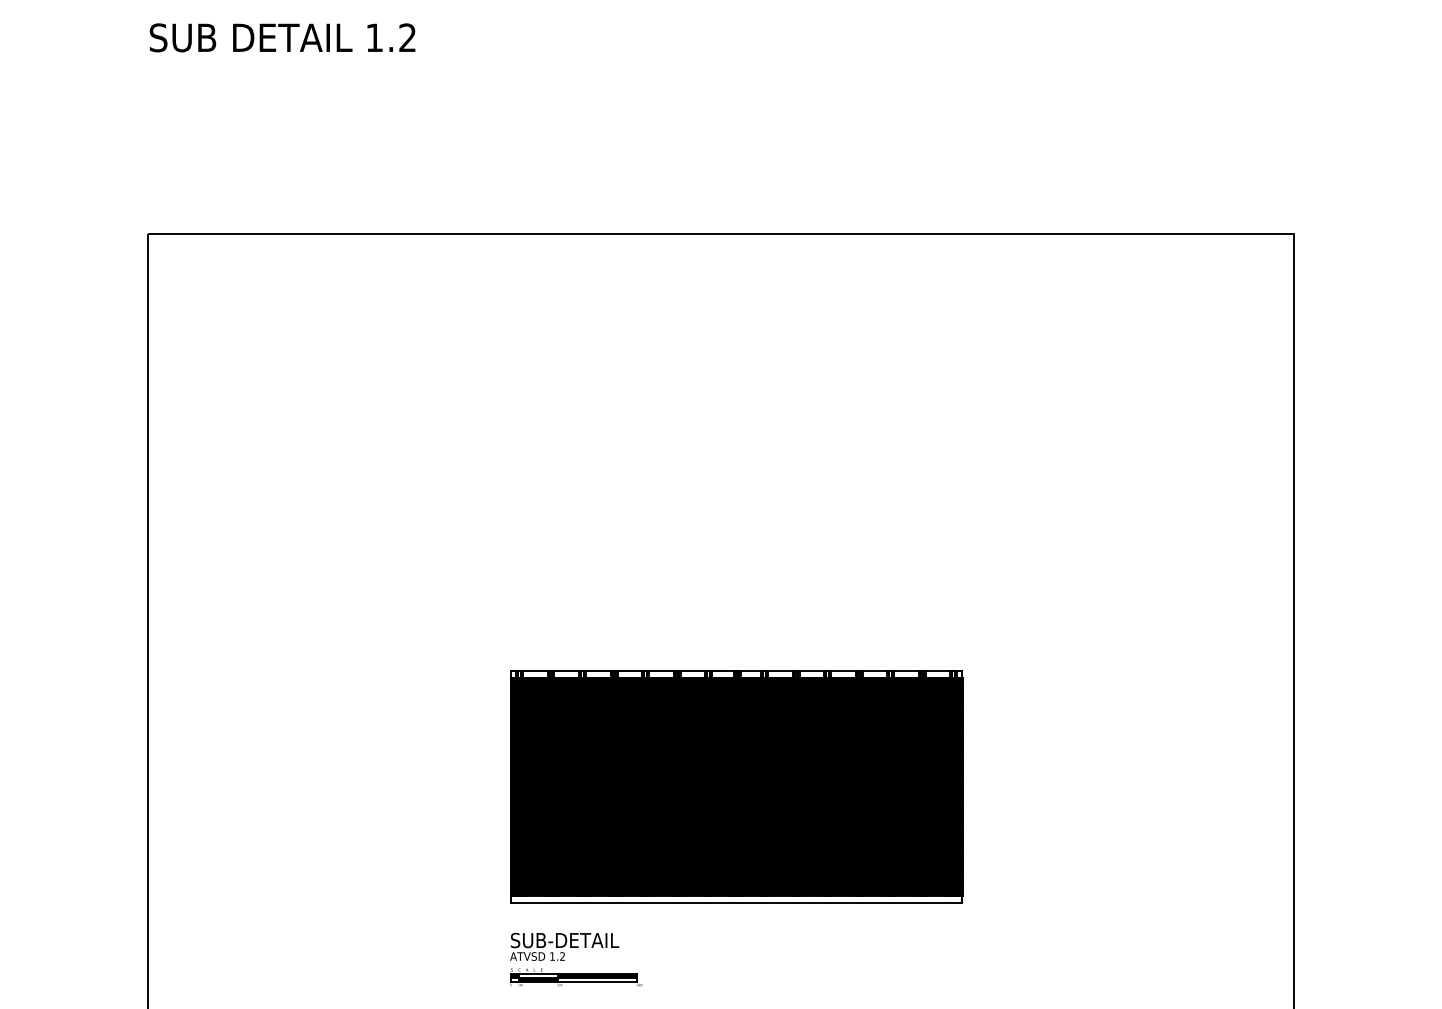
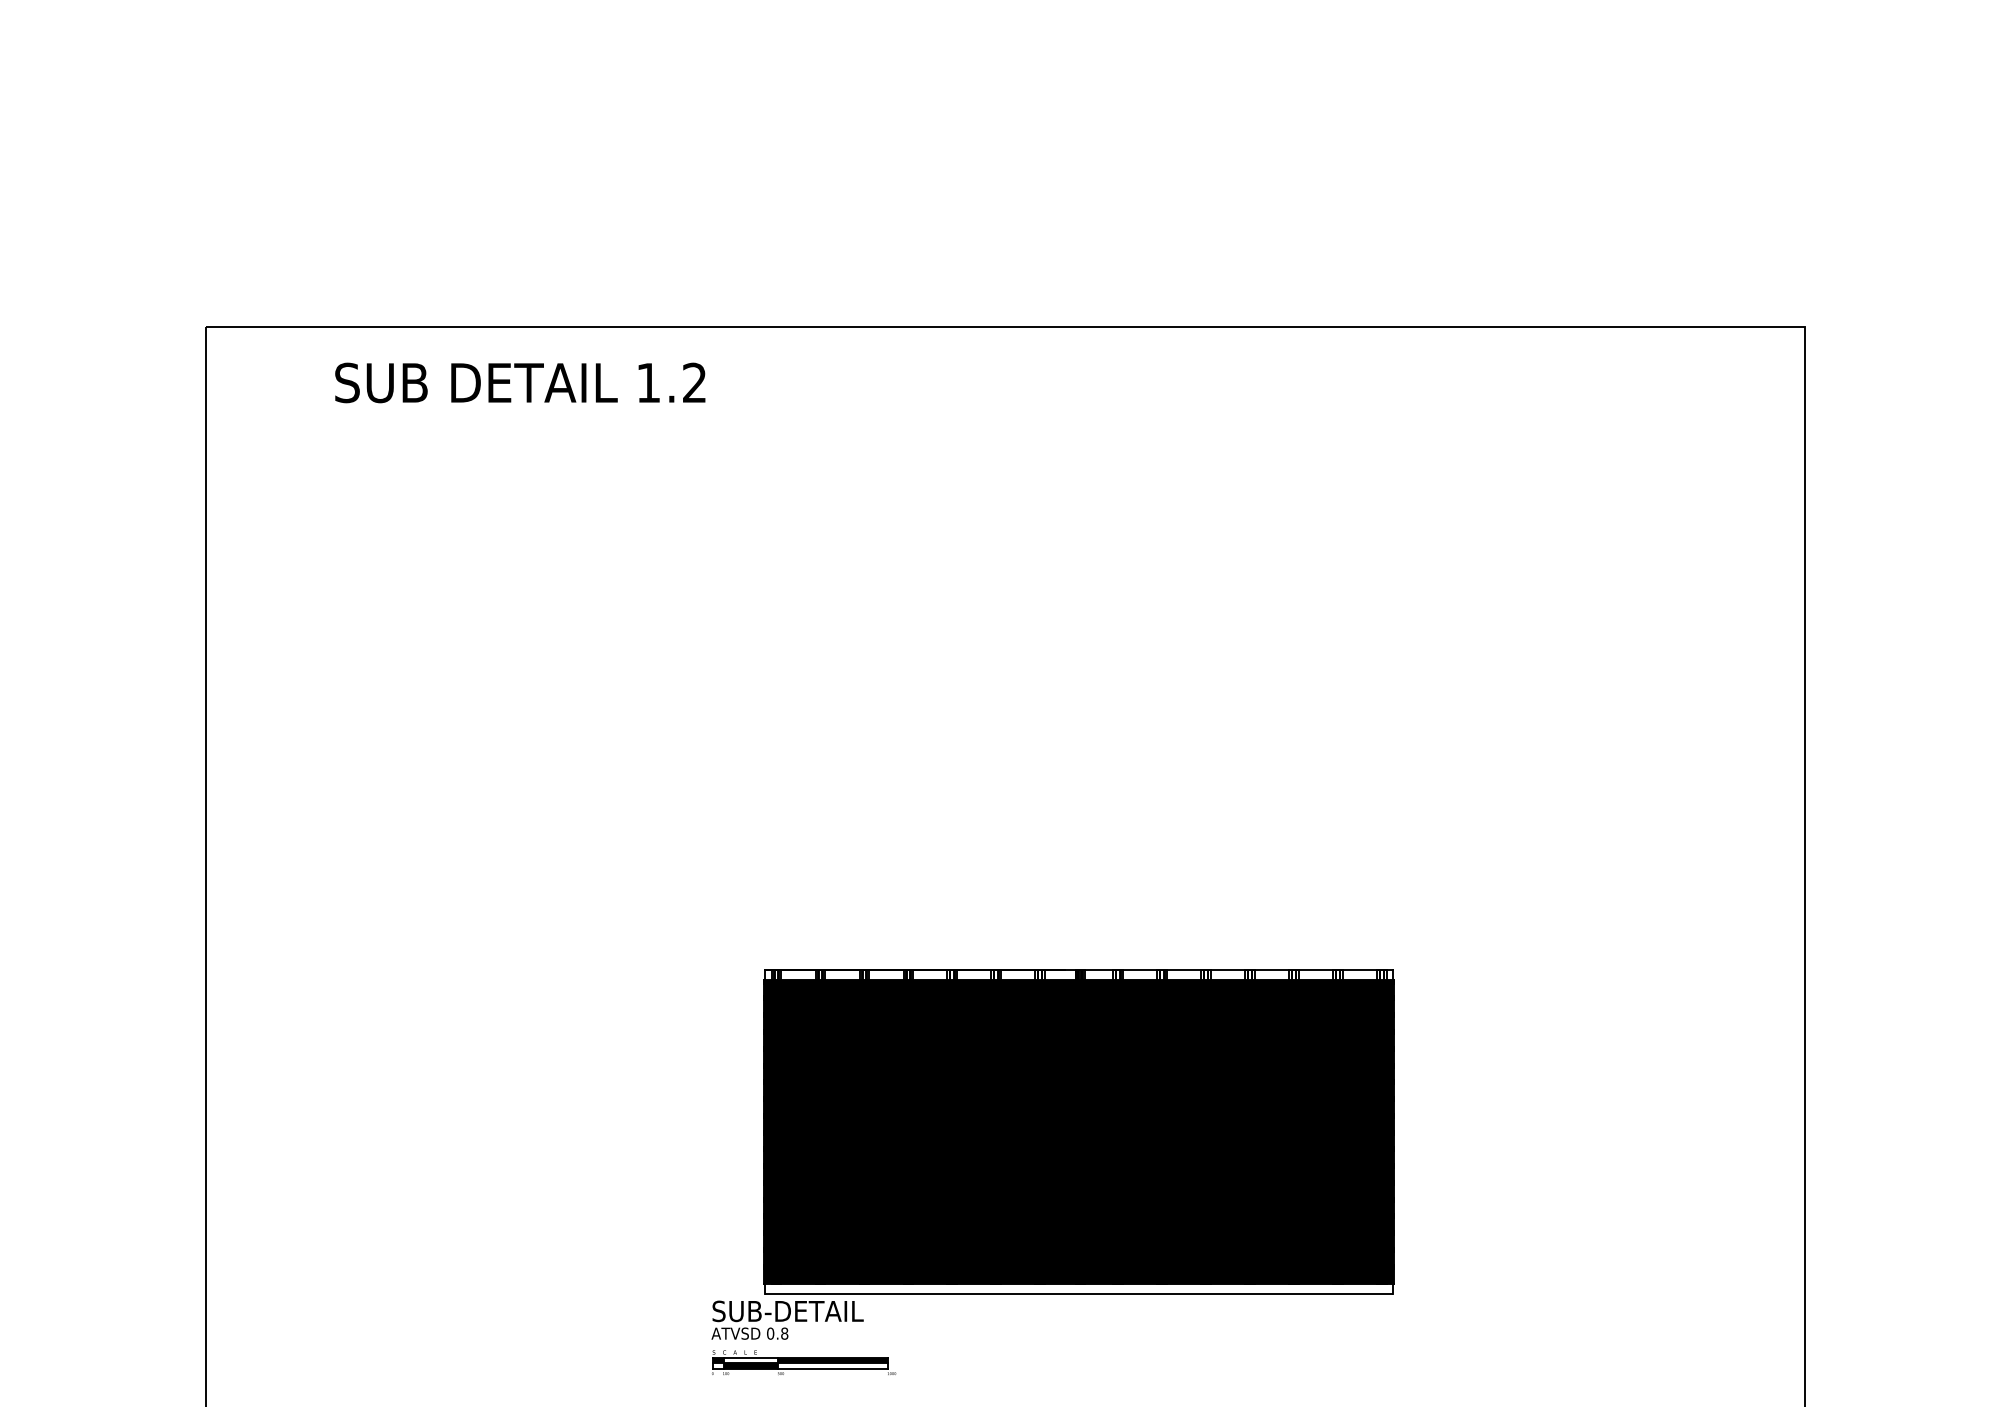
text: (282, 37) -> (520, 382), moved
part: (736, 786) -> (1078, 1131), moved
text: (557, 956) -> (777, 1333), 1.2 -> 0.8

